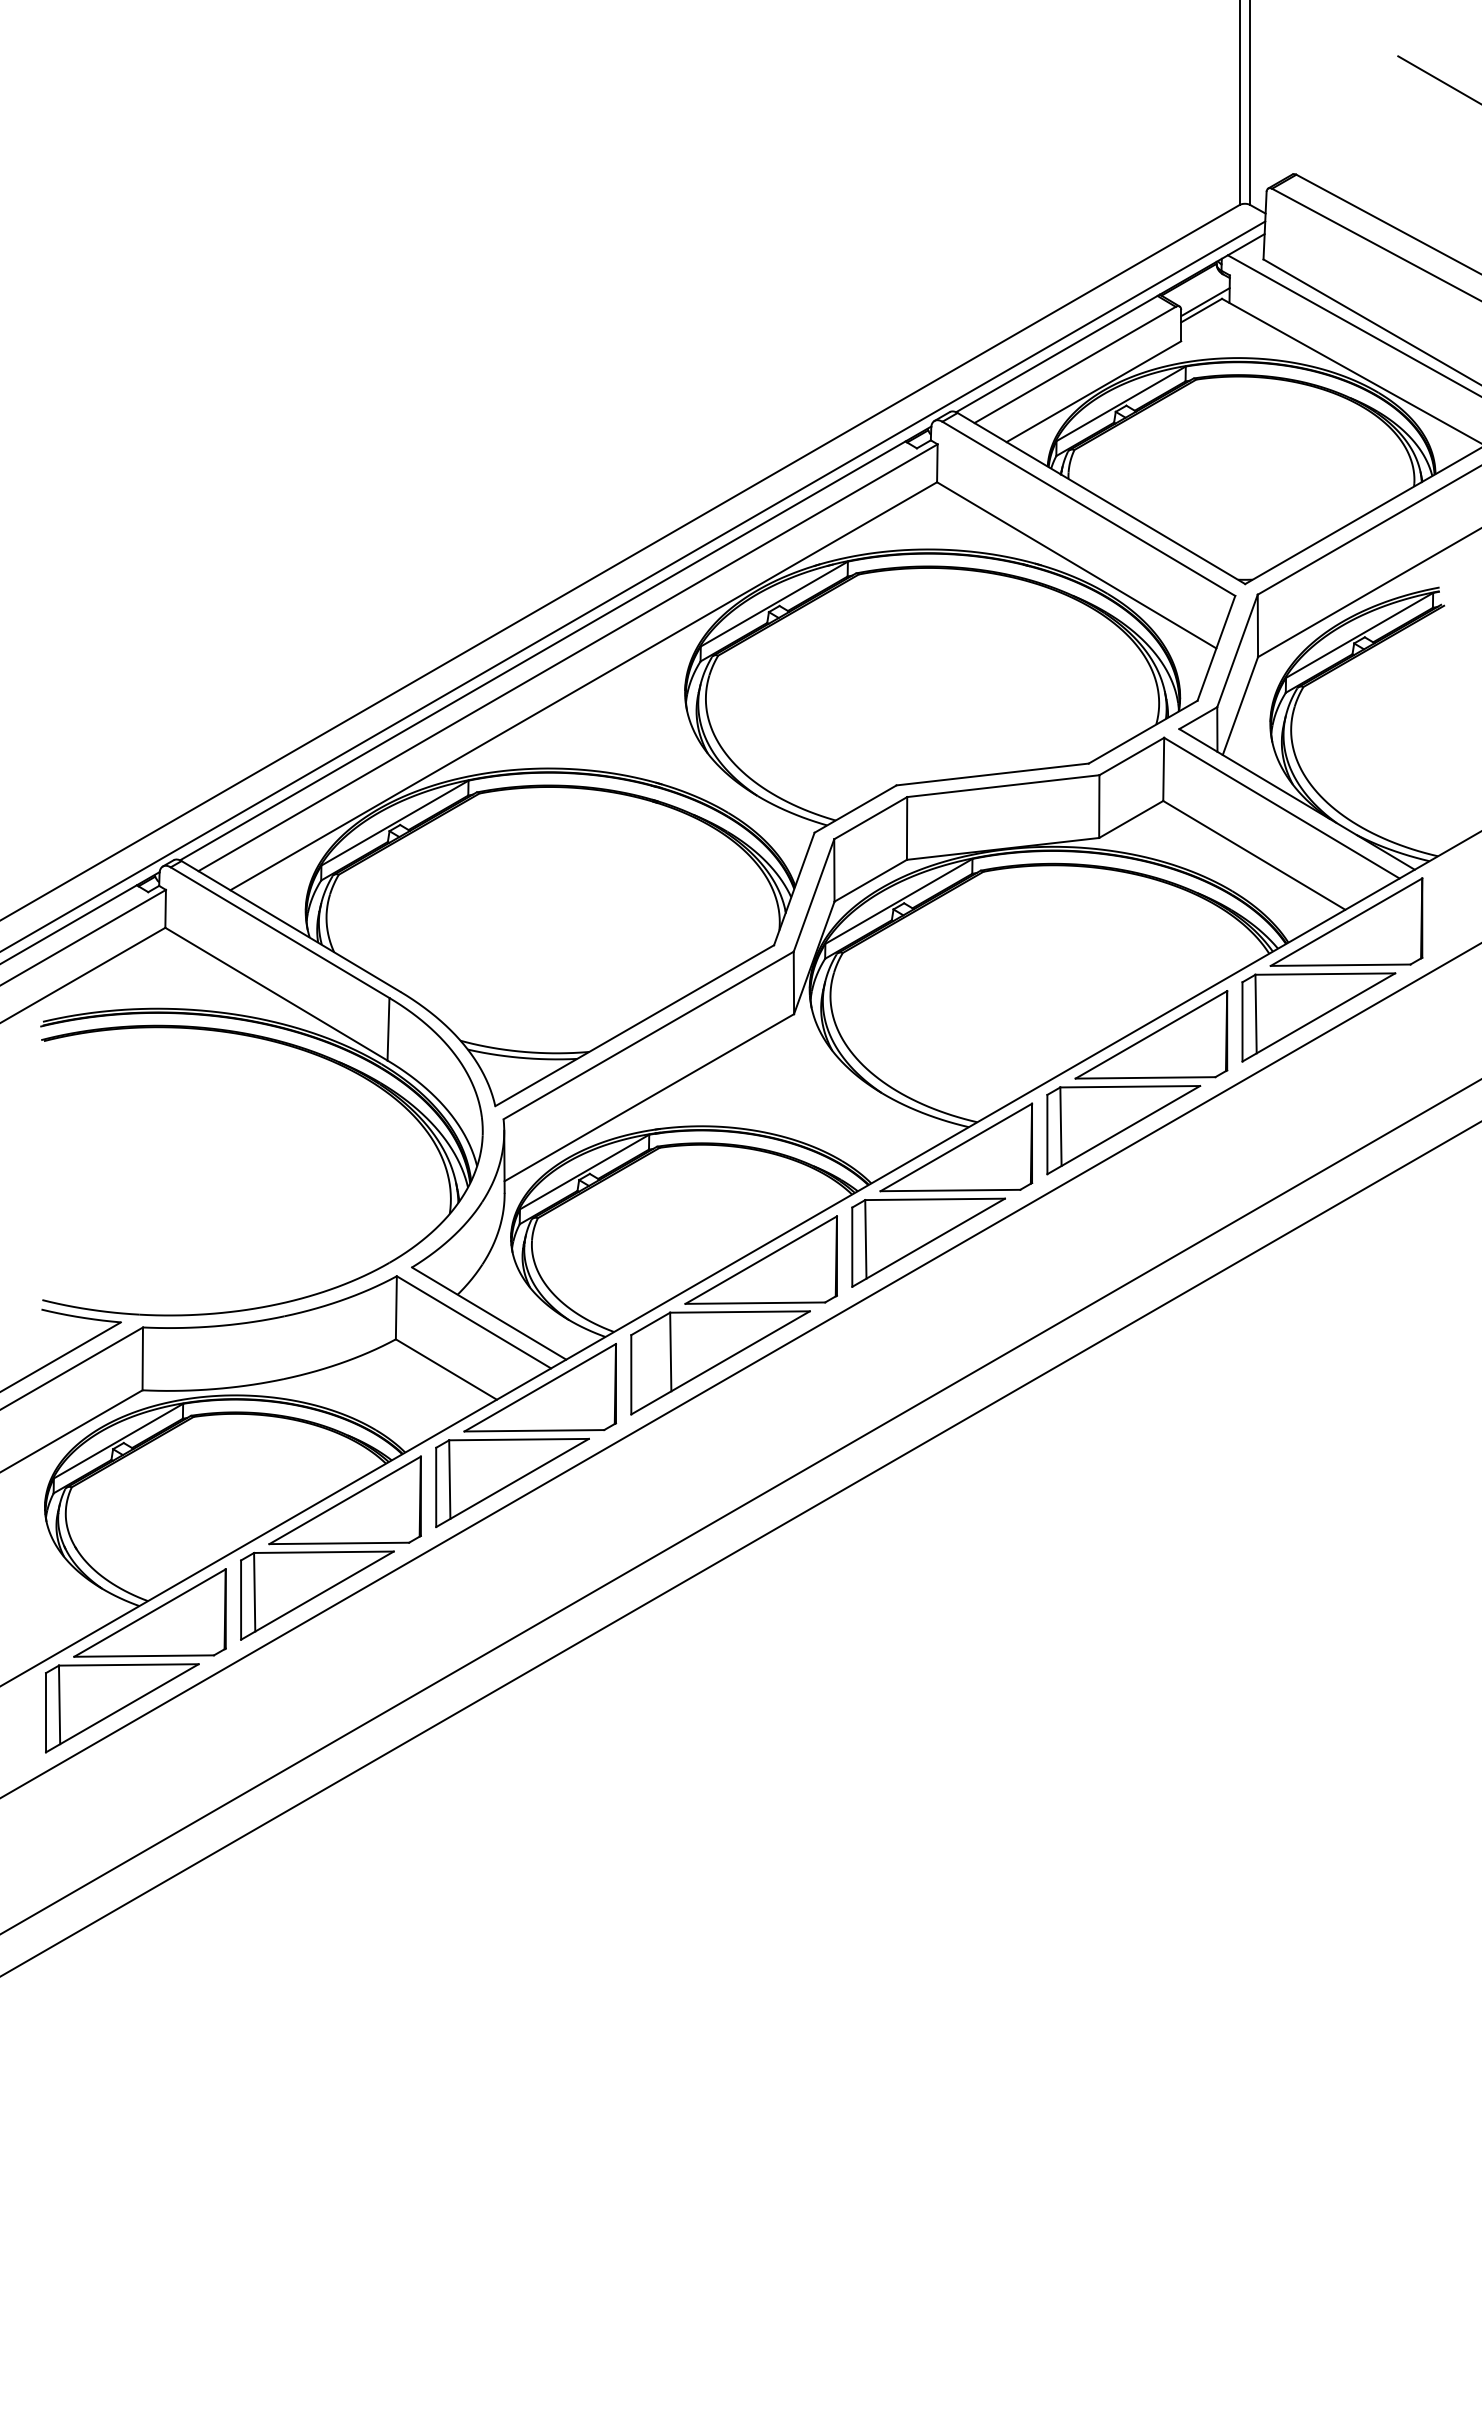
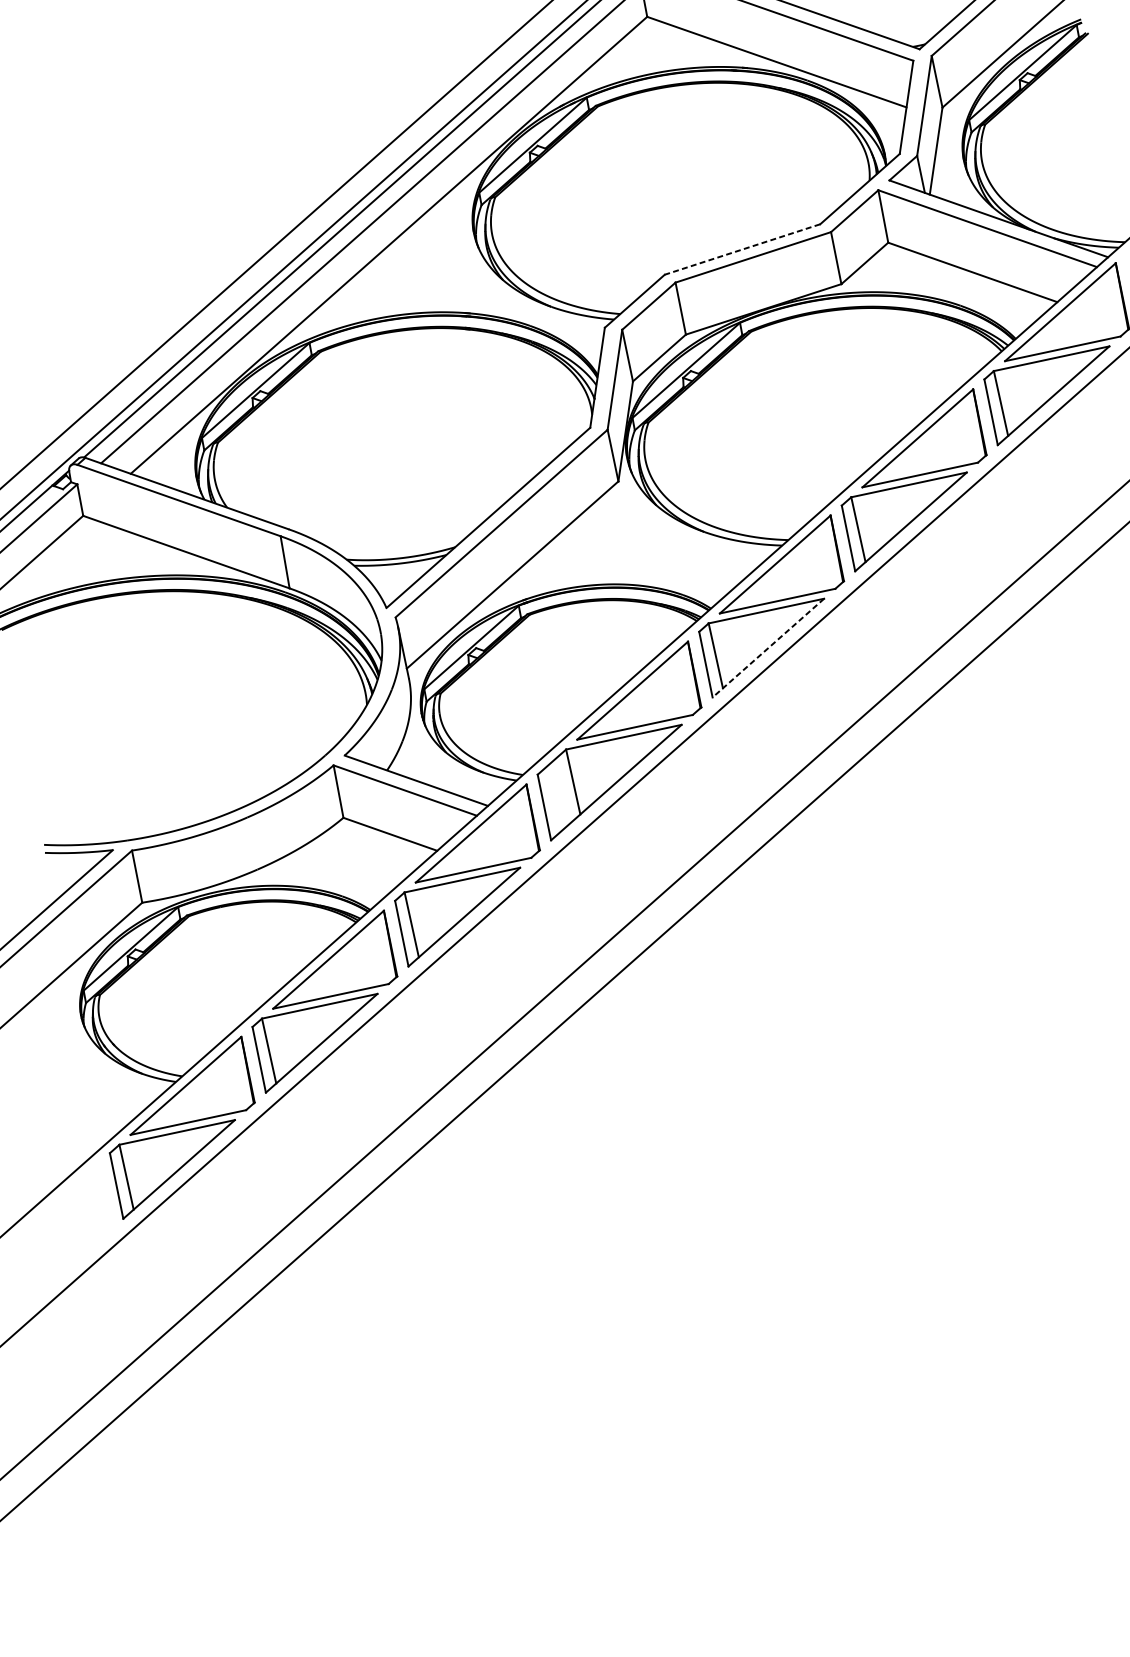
line: (992, 774) -> (742, 249), solid -> dashed
line: (928, 1243) -> (768, 648), solid -> dashed

